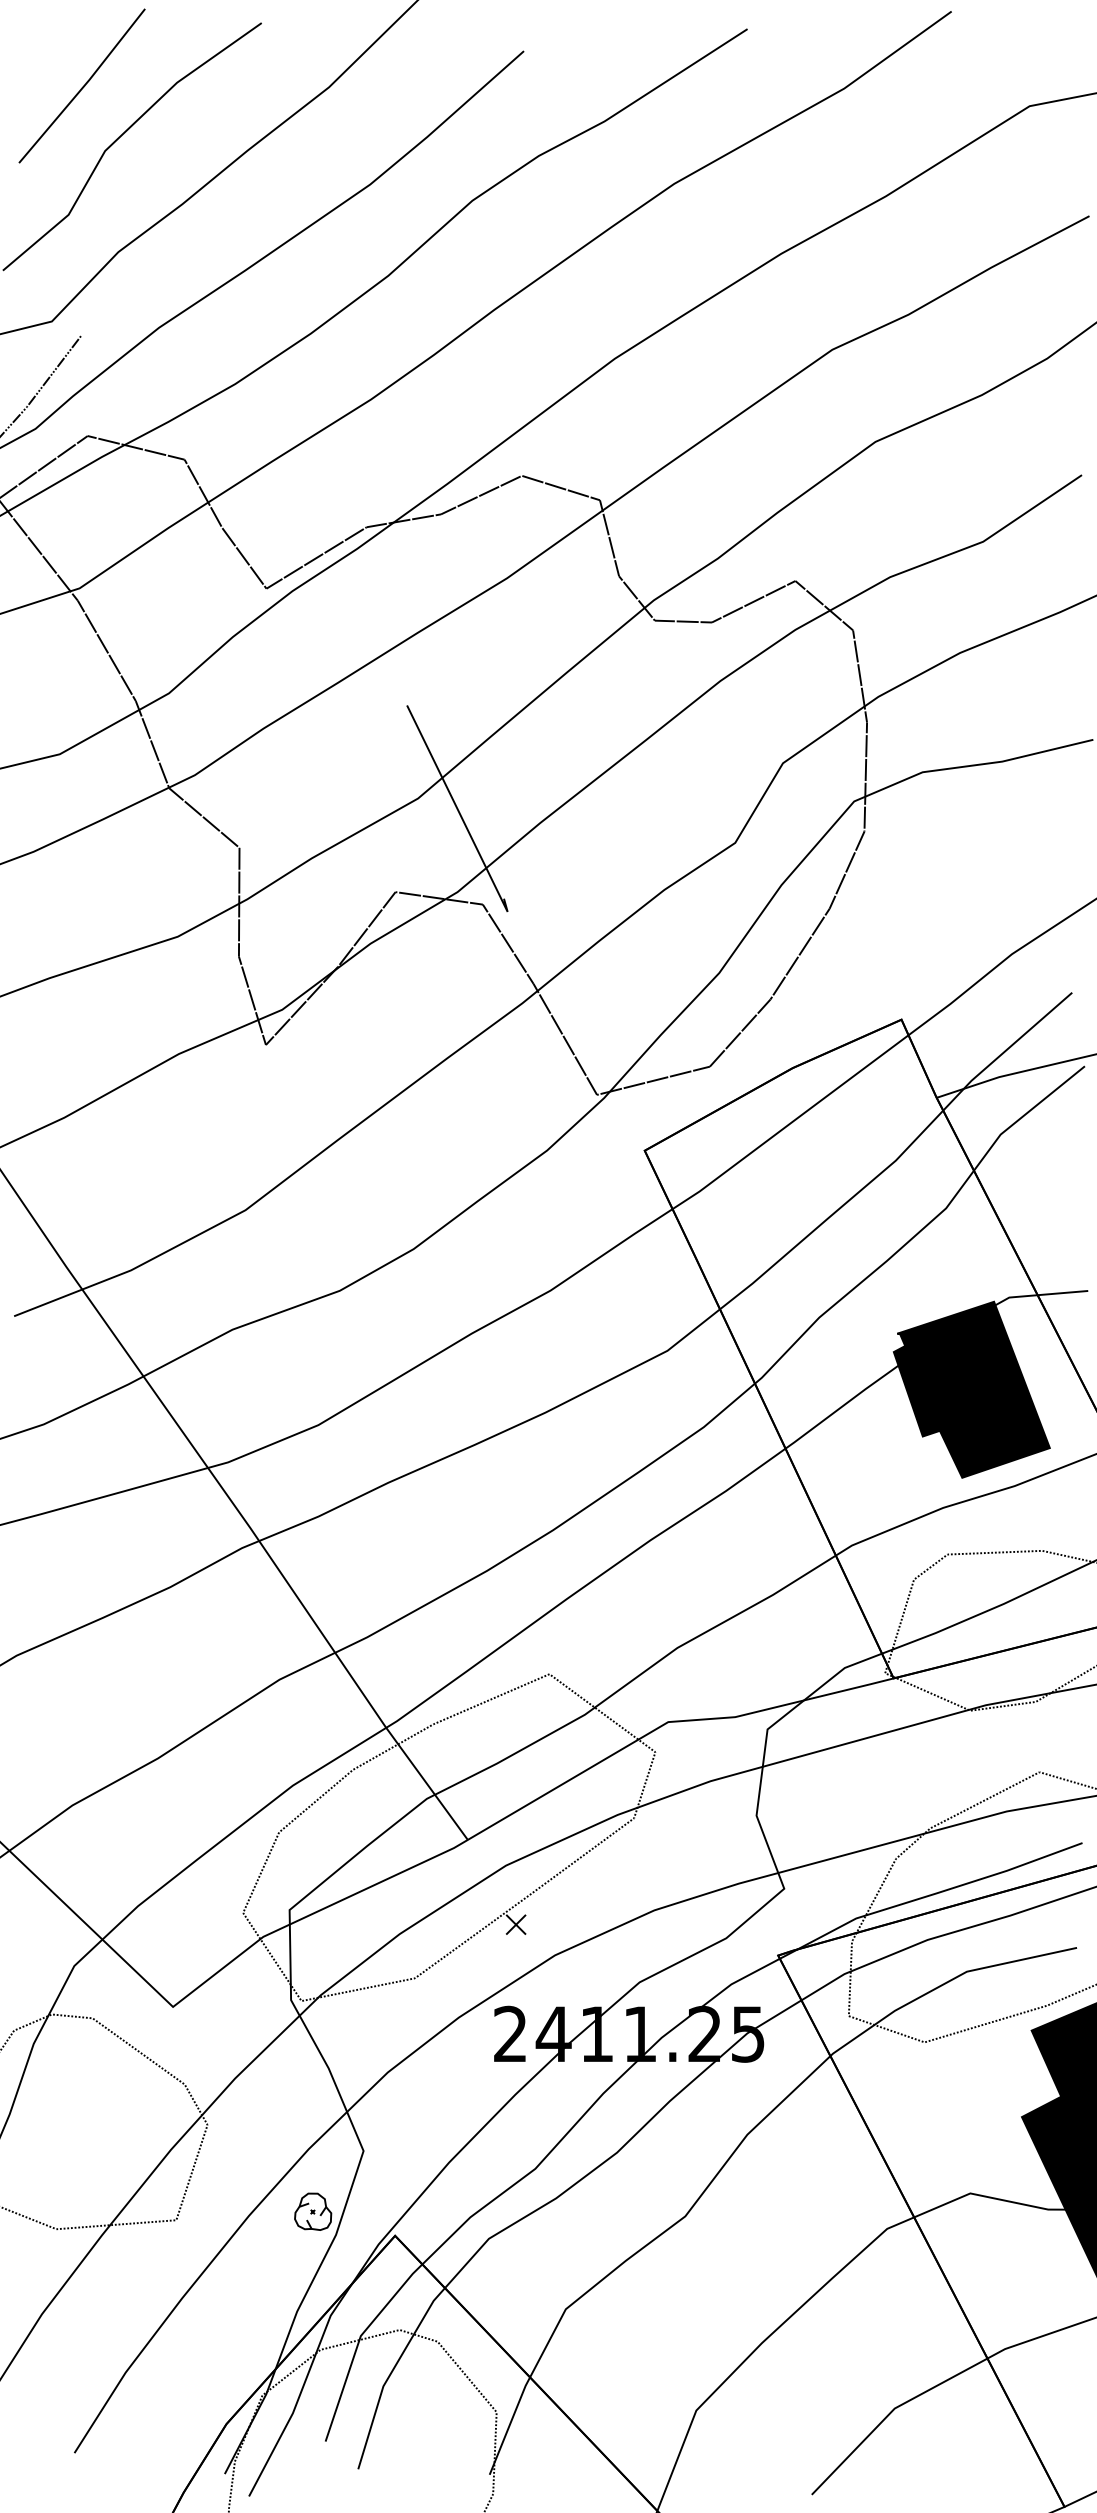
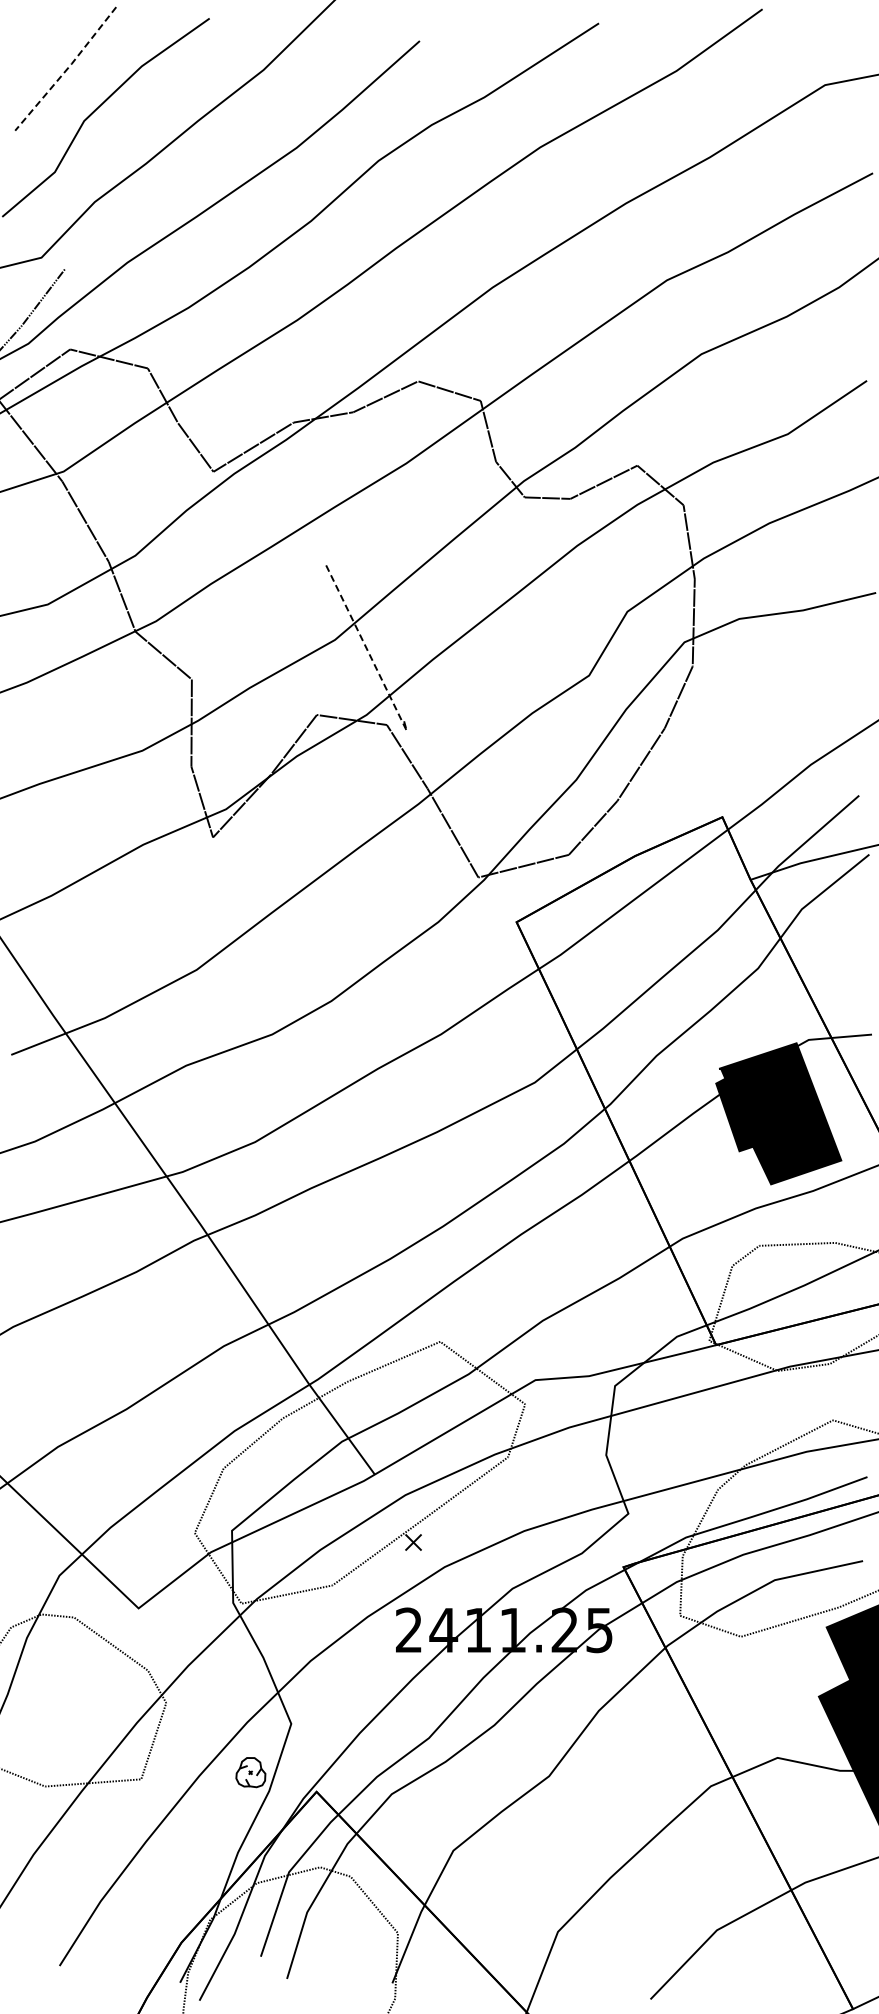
line: (84, 86) -> (67, 69), solid -> dashed
line: (461, 815) -> (369, 653), solid -> dashed

